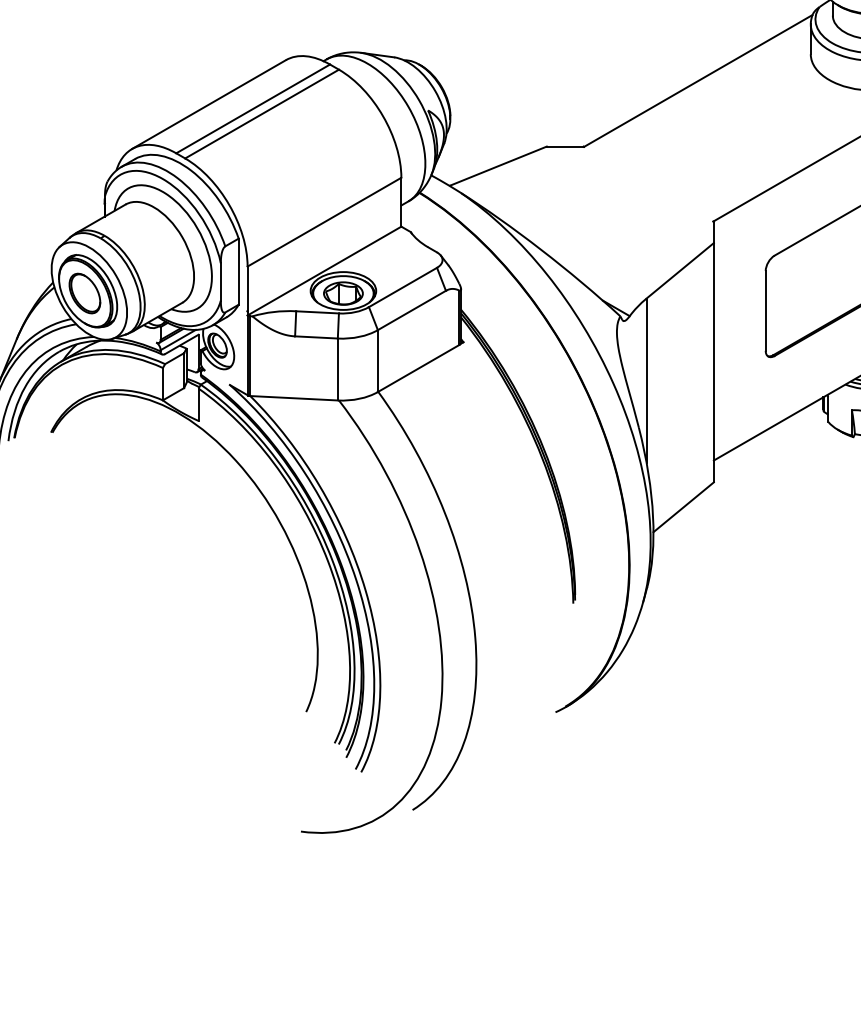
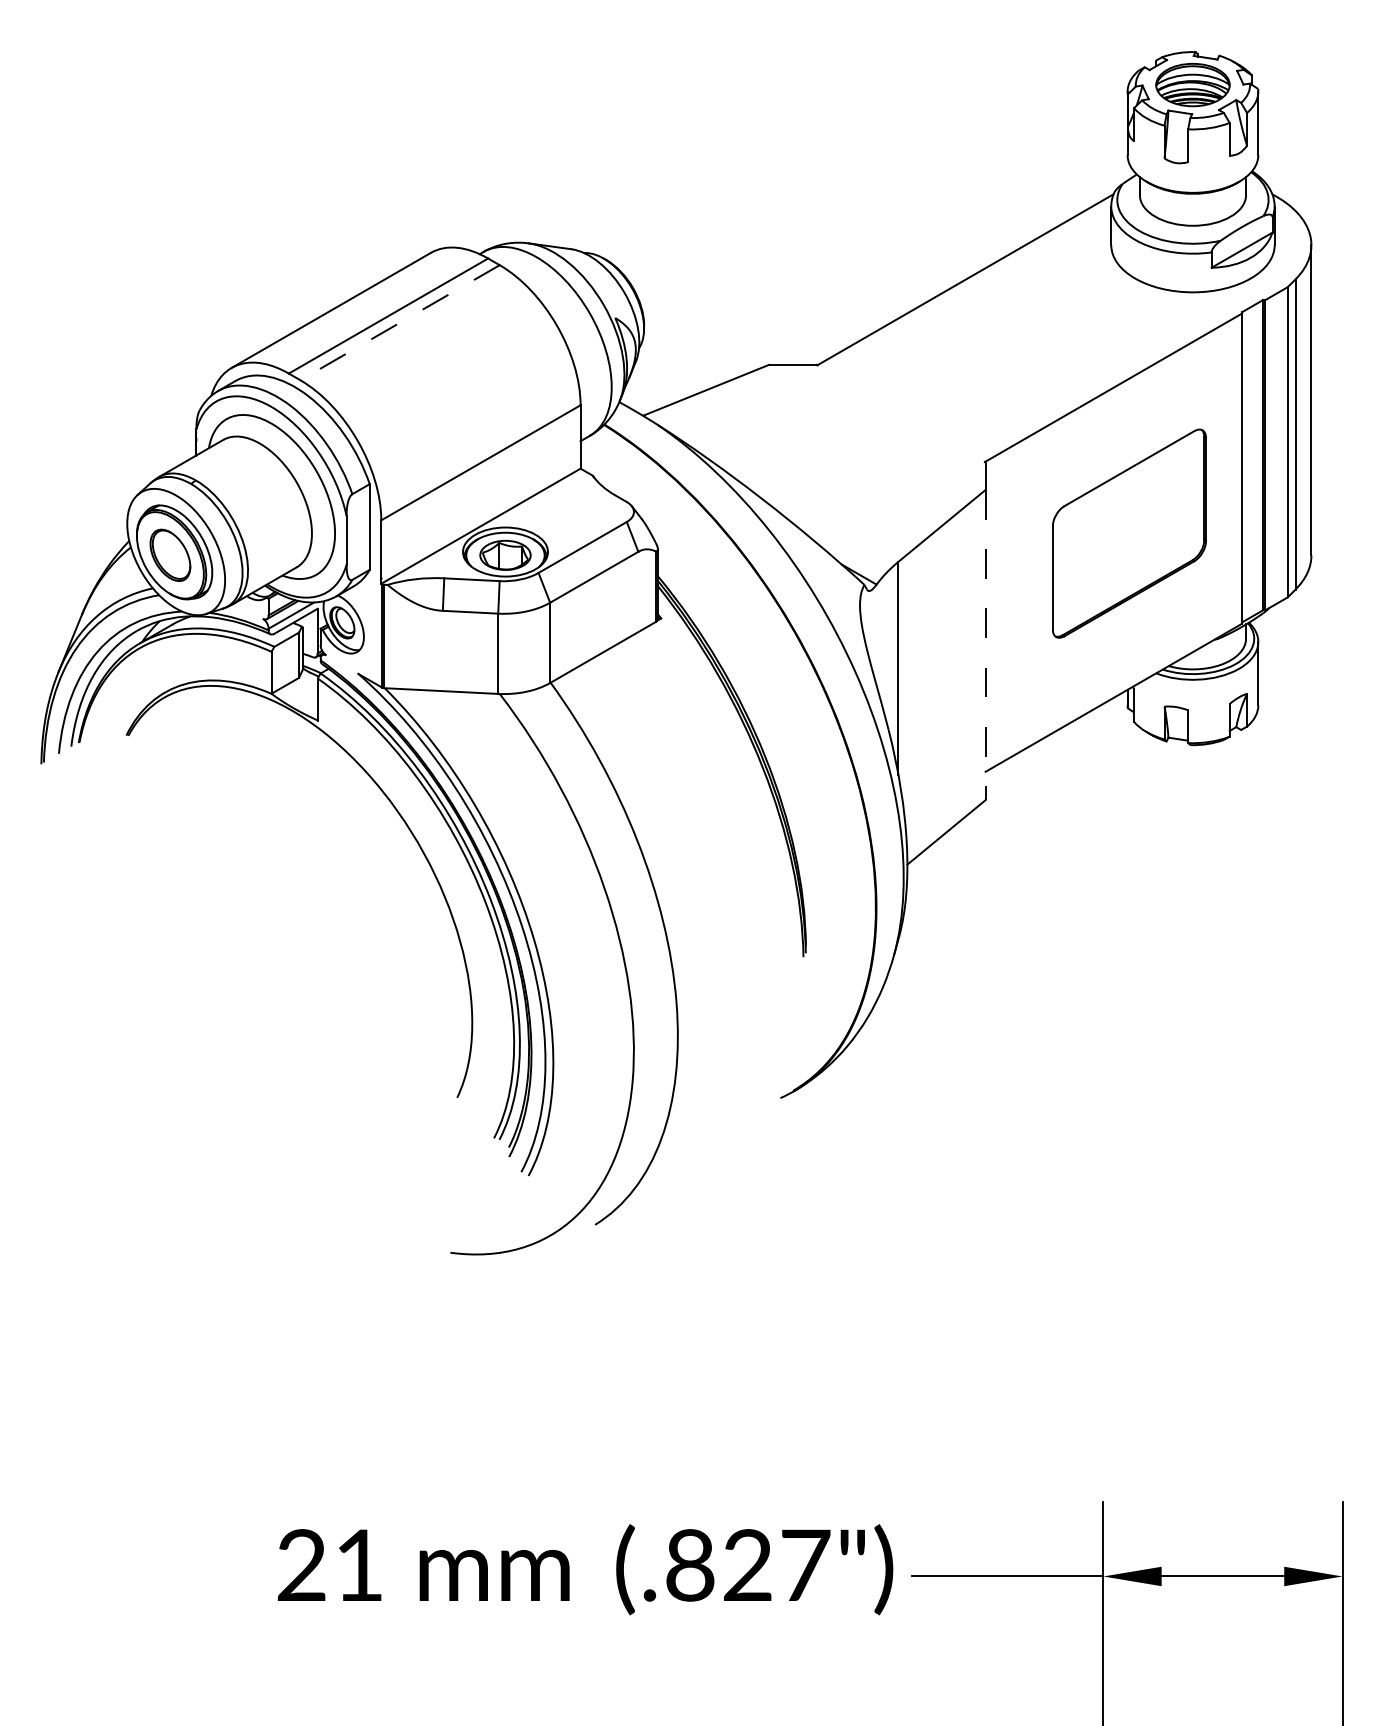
line: (261, 113) -> (399, 322), solid -> dashed
line: (713, 363) -> (985, 645), solid -> dashed

